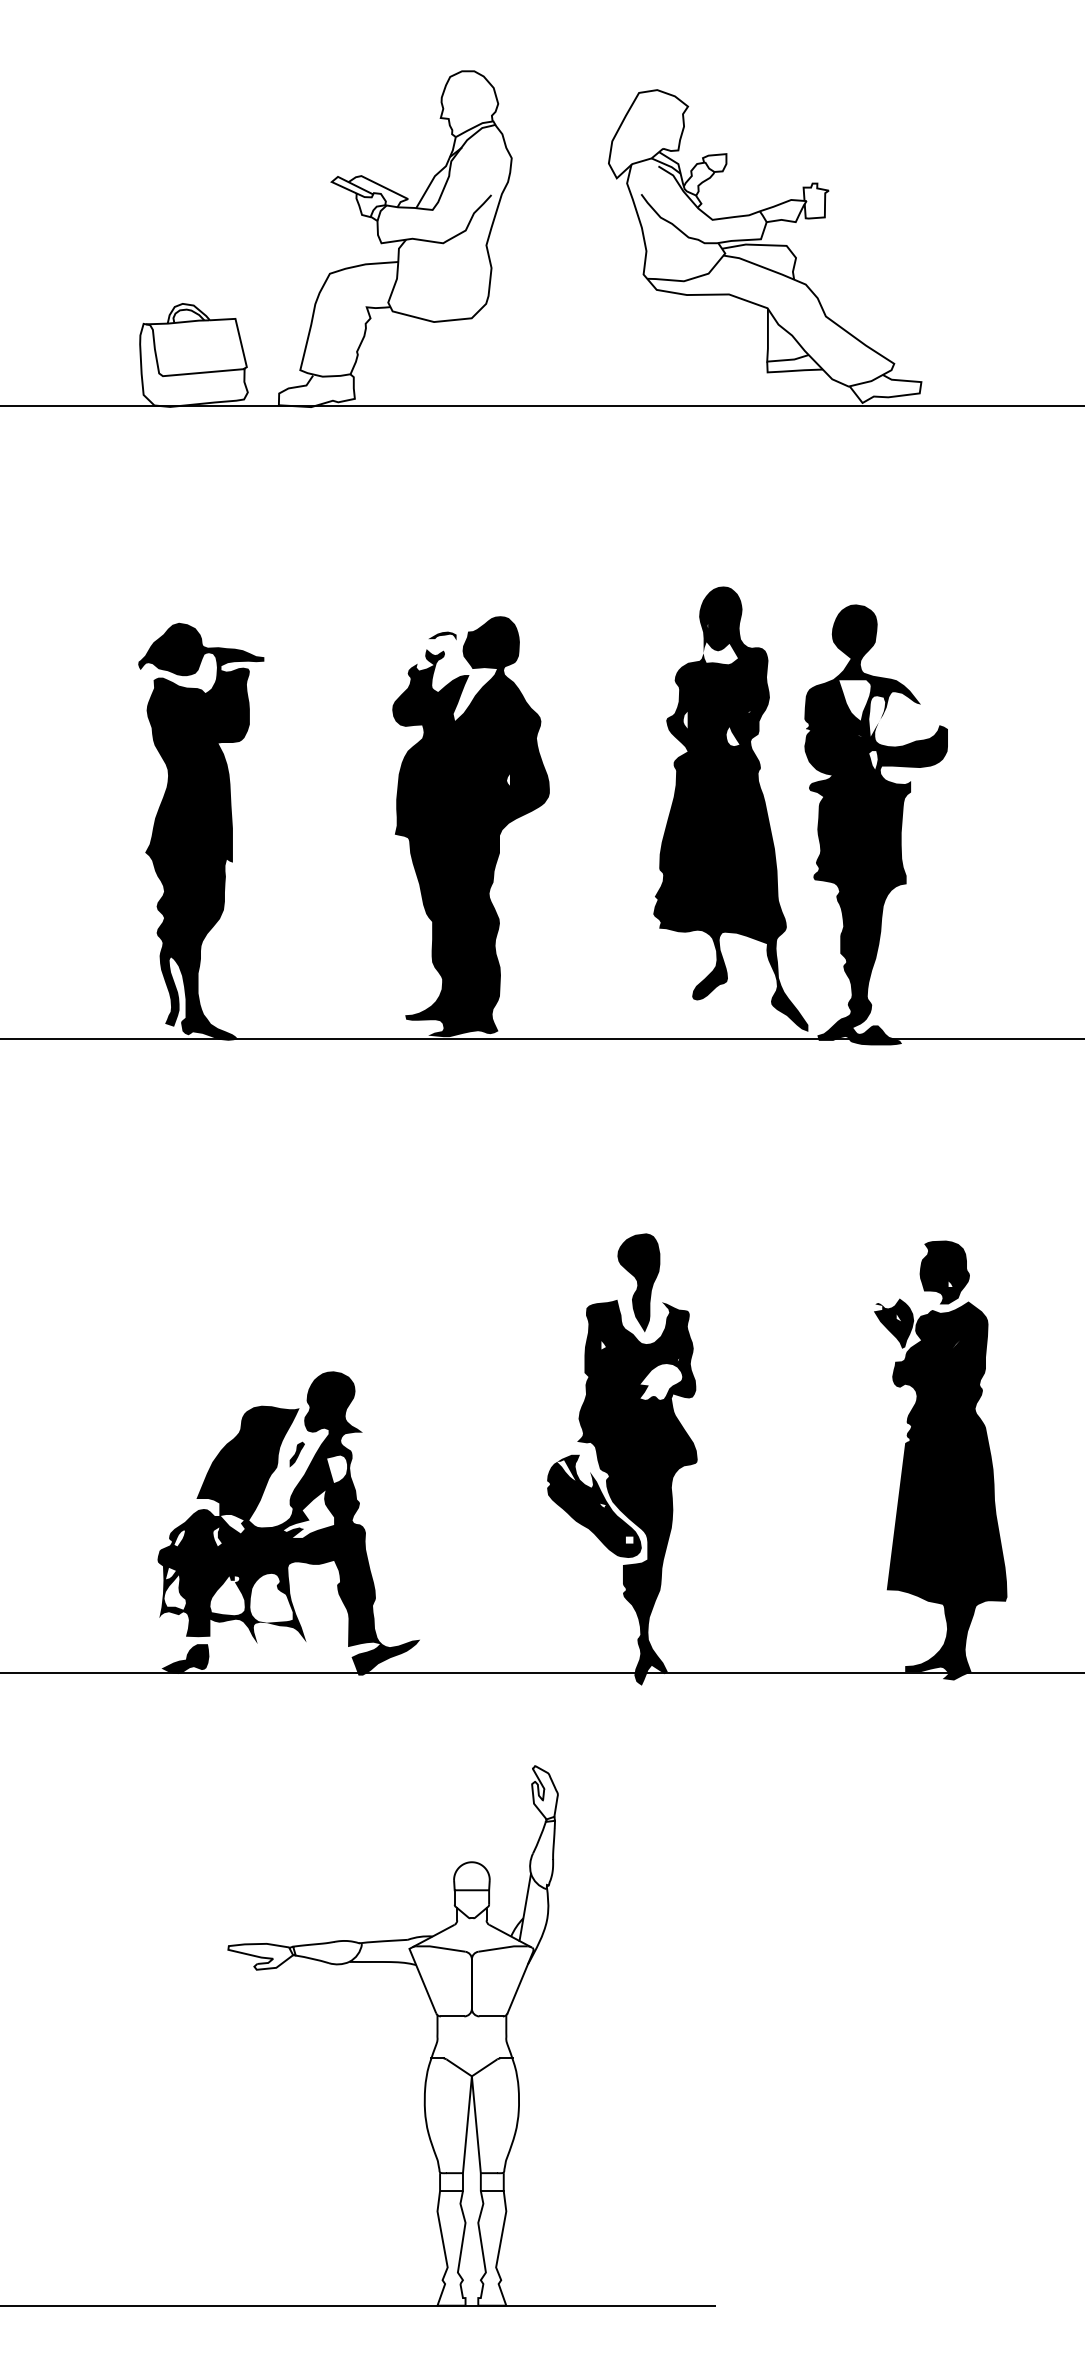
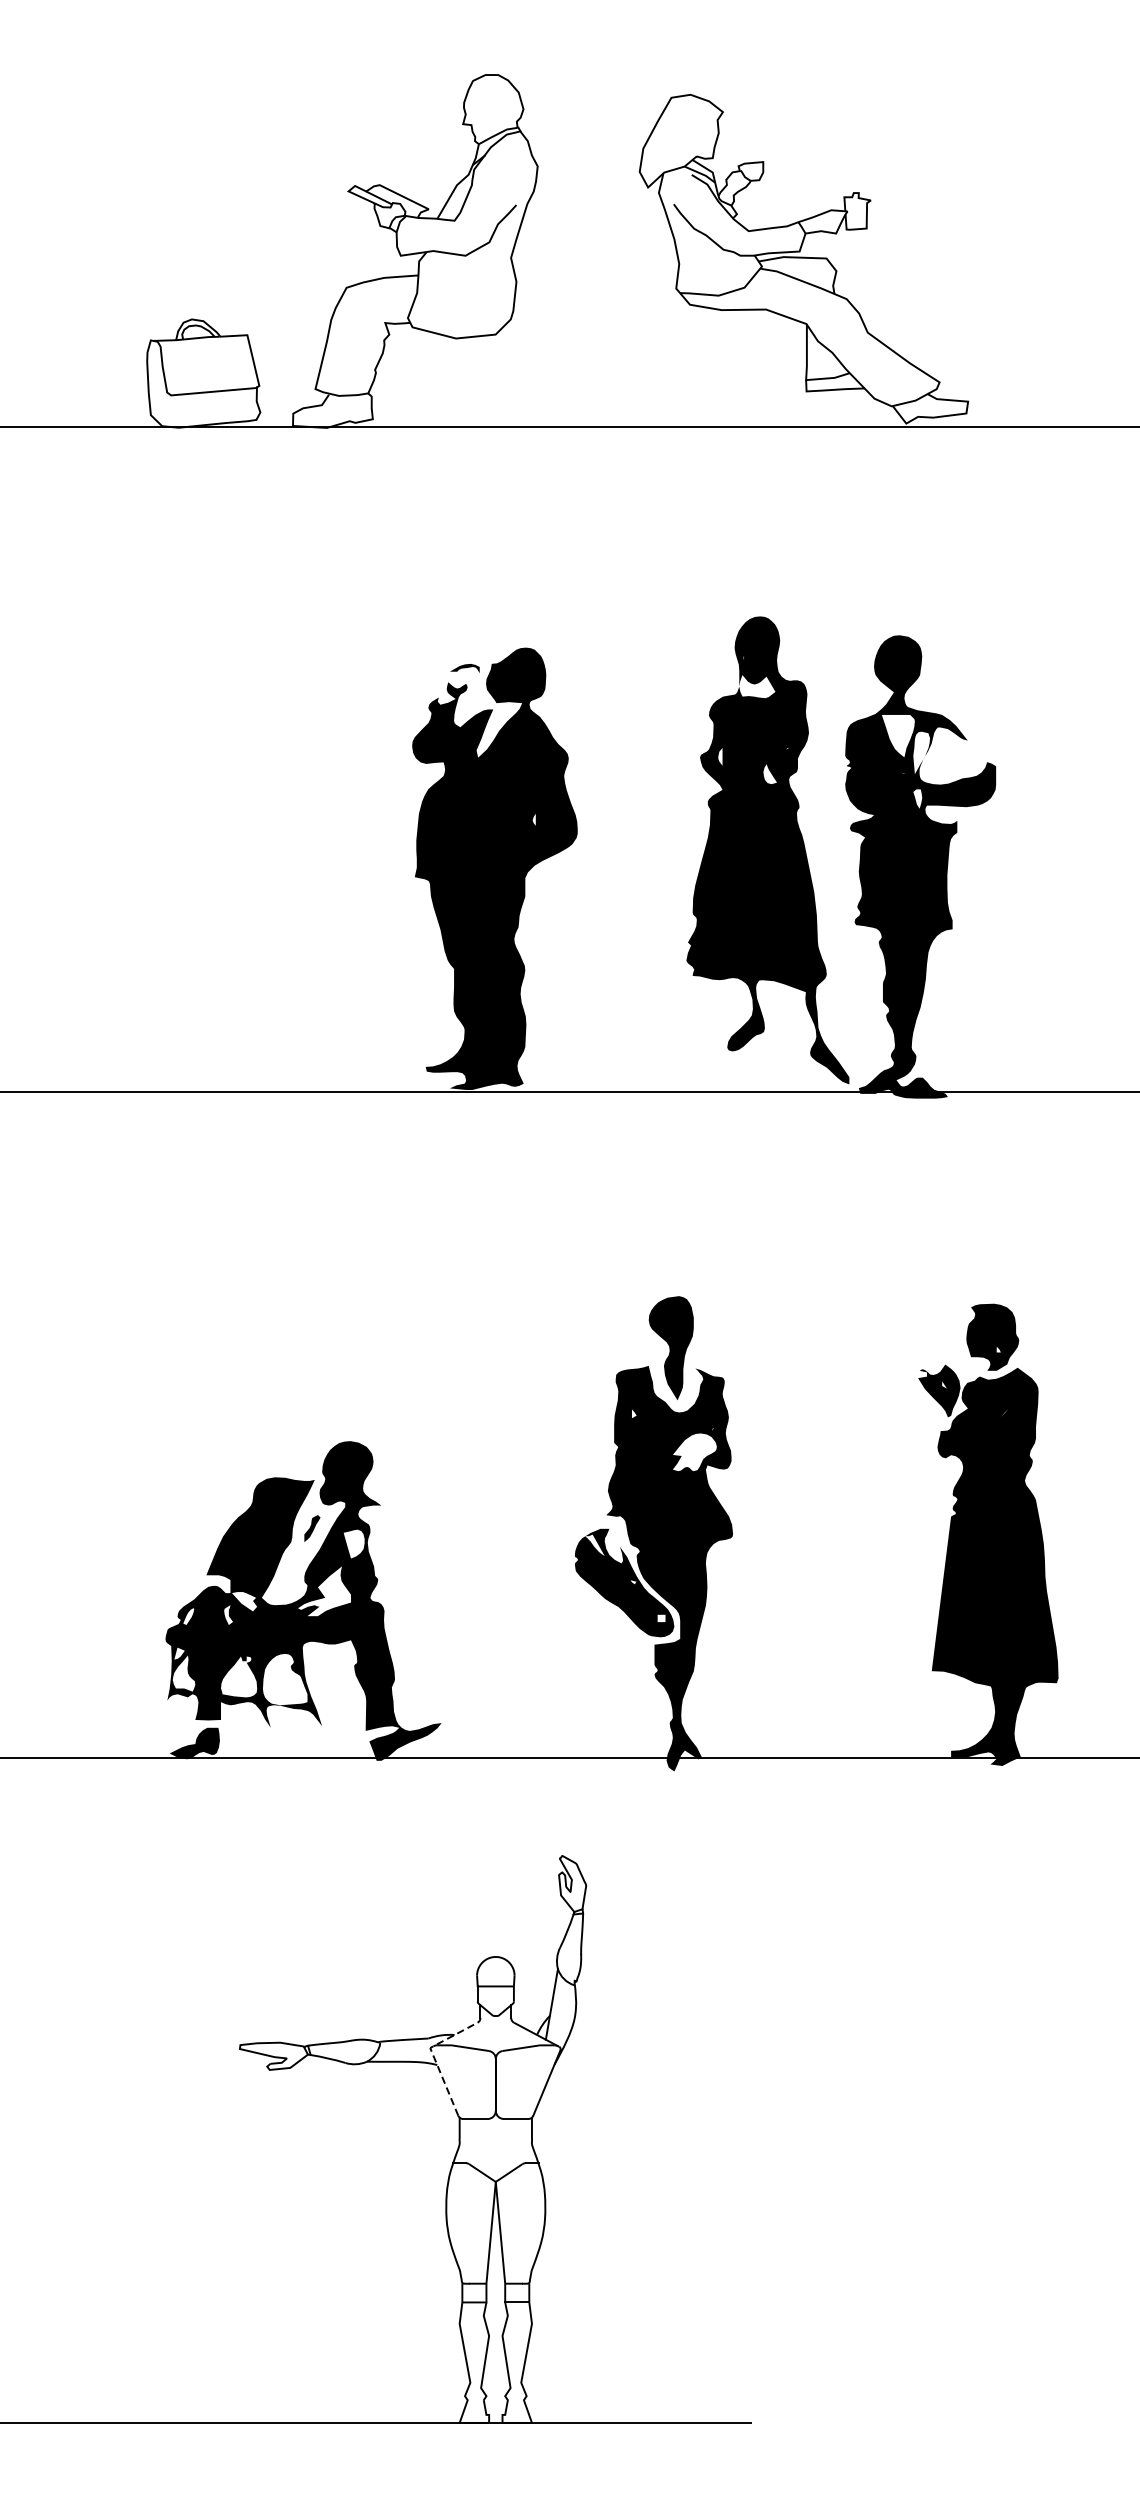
fill: (201, 831) -> (211, 873), removed
line: (412, 1956) -> (433, 2056), solid -> dashed

